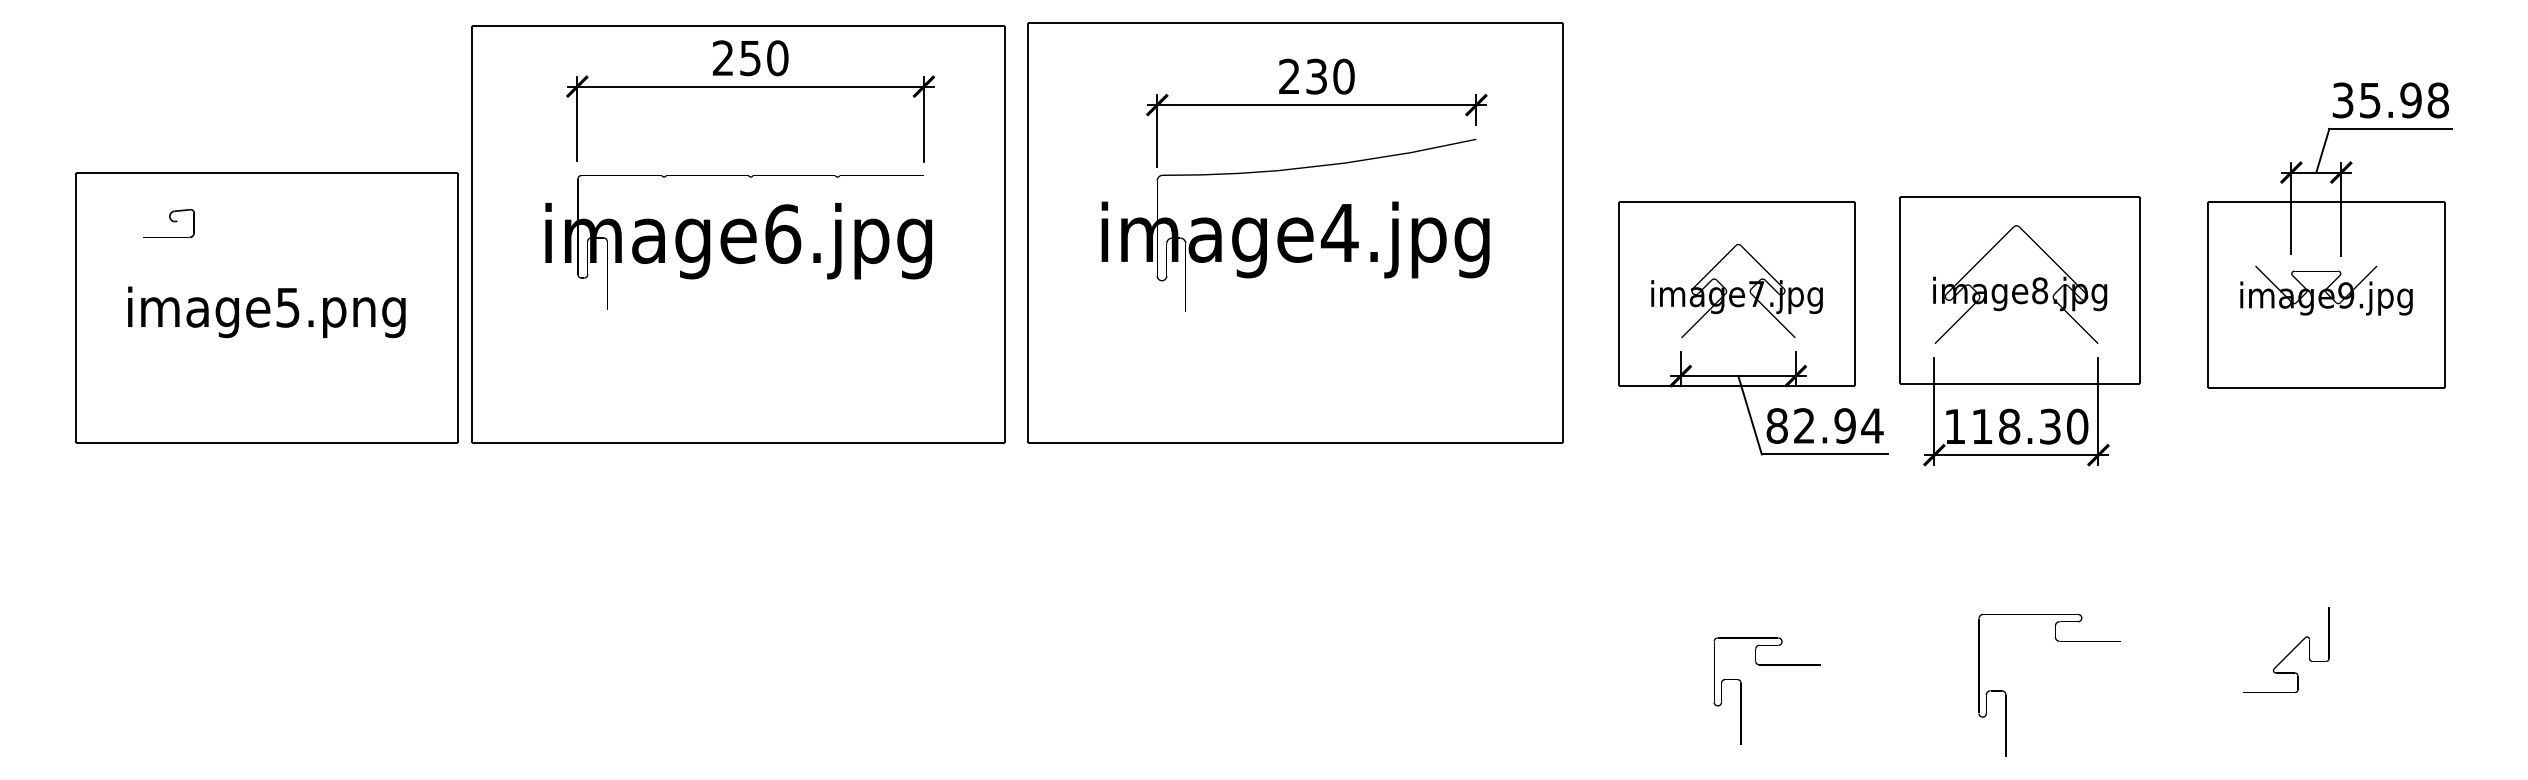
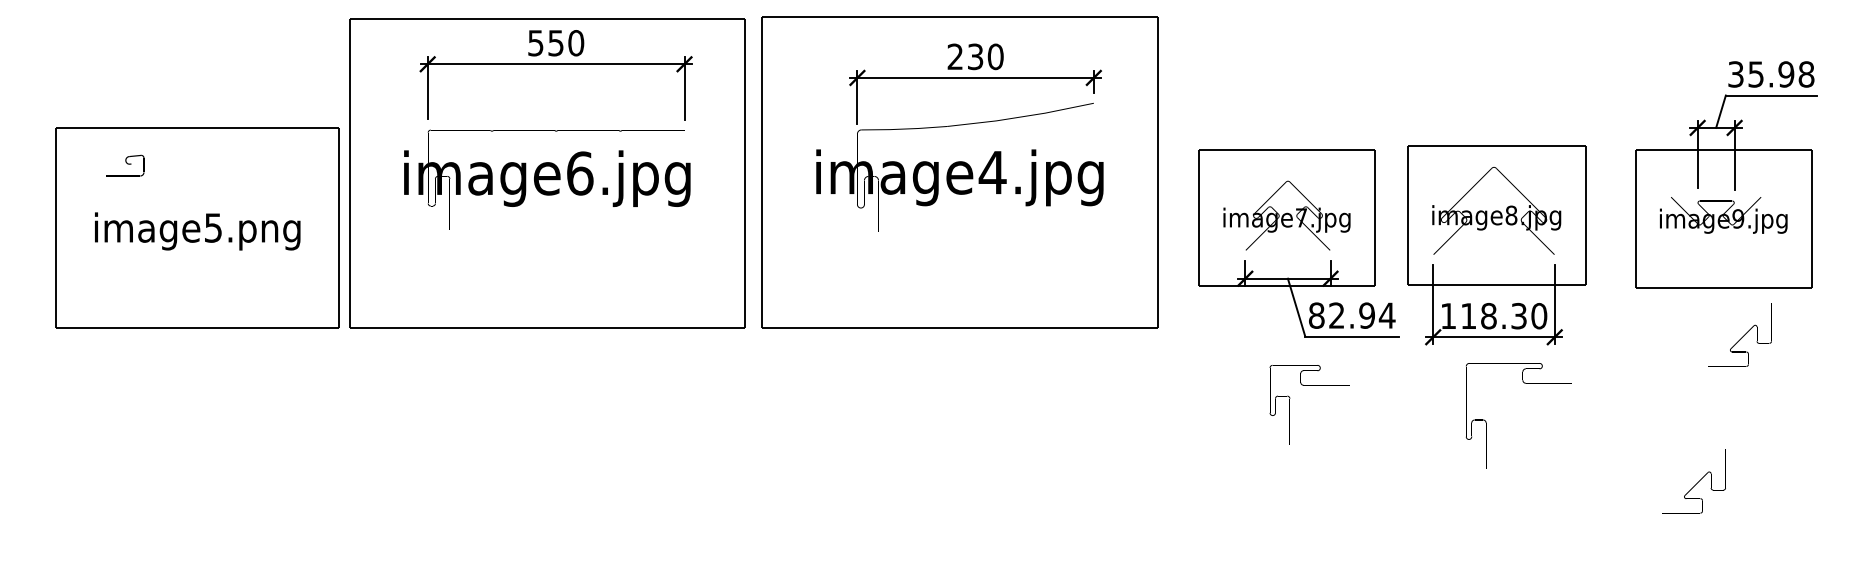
text: (723, 58) -> (536, 43), 250 -> 550
curve: (2351, 454) -> (1742, 336), added
curve: (2057, 641) -> (1524, 383), moved
curve: (1766, 665) -> (1308, 385), moved

